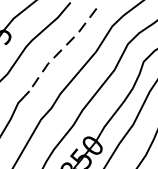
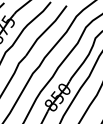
line: (61, 49) -> (45, 30), dashed -> solid

